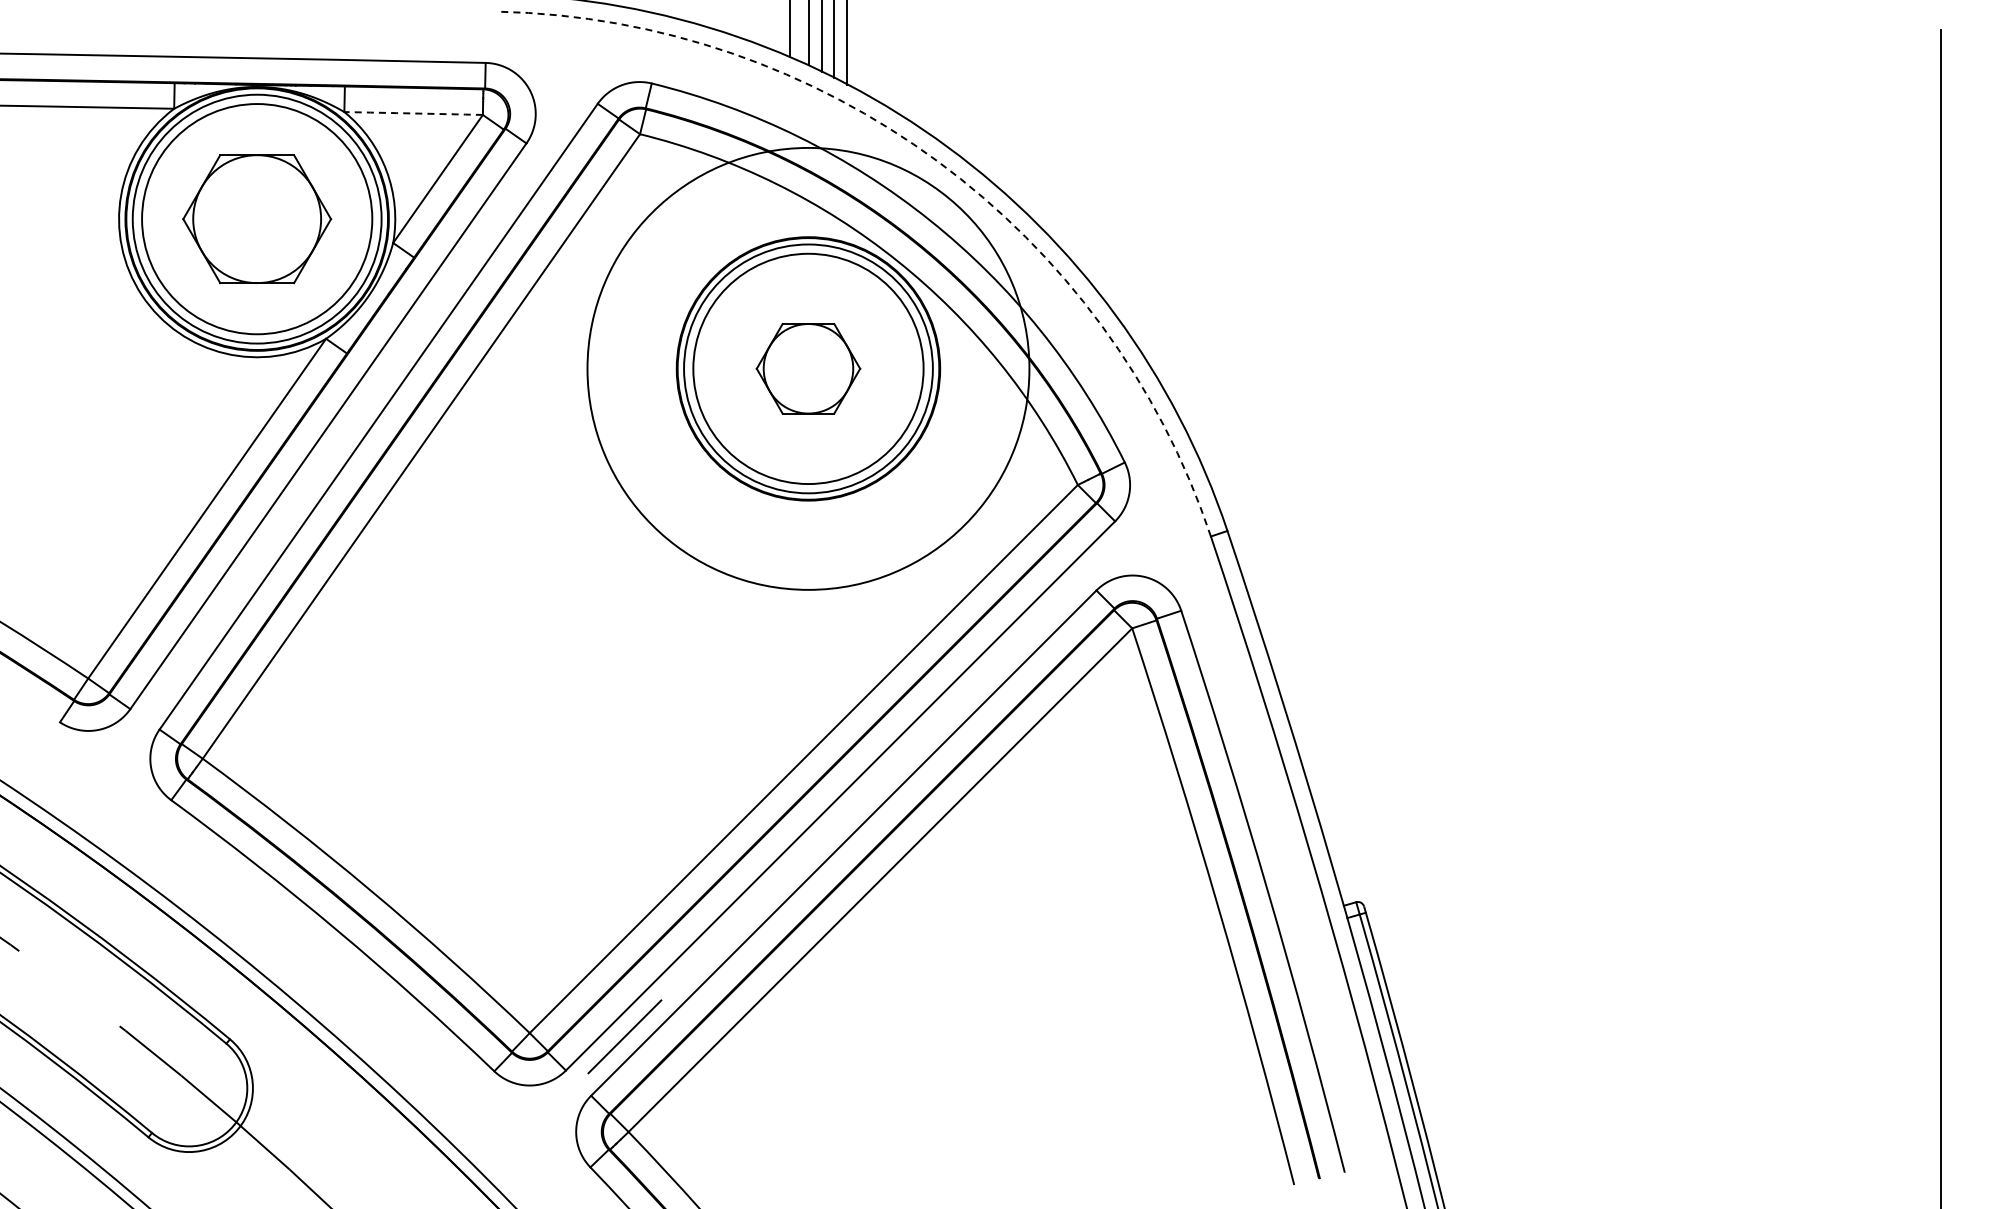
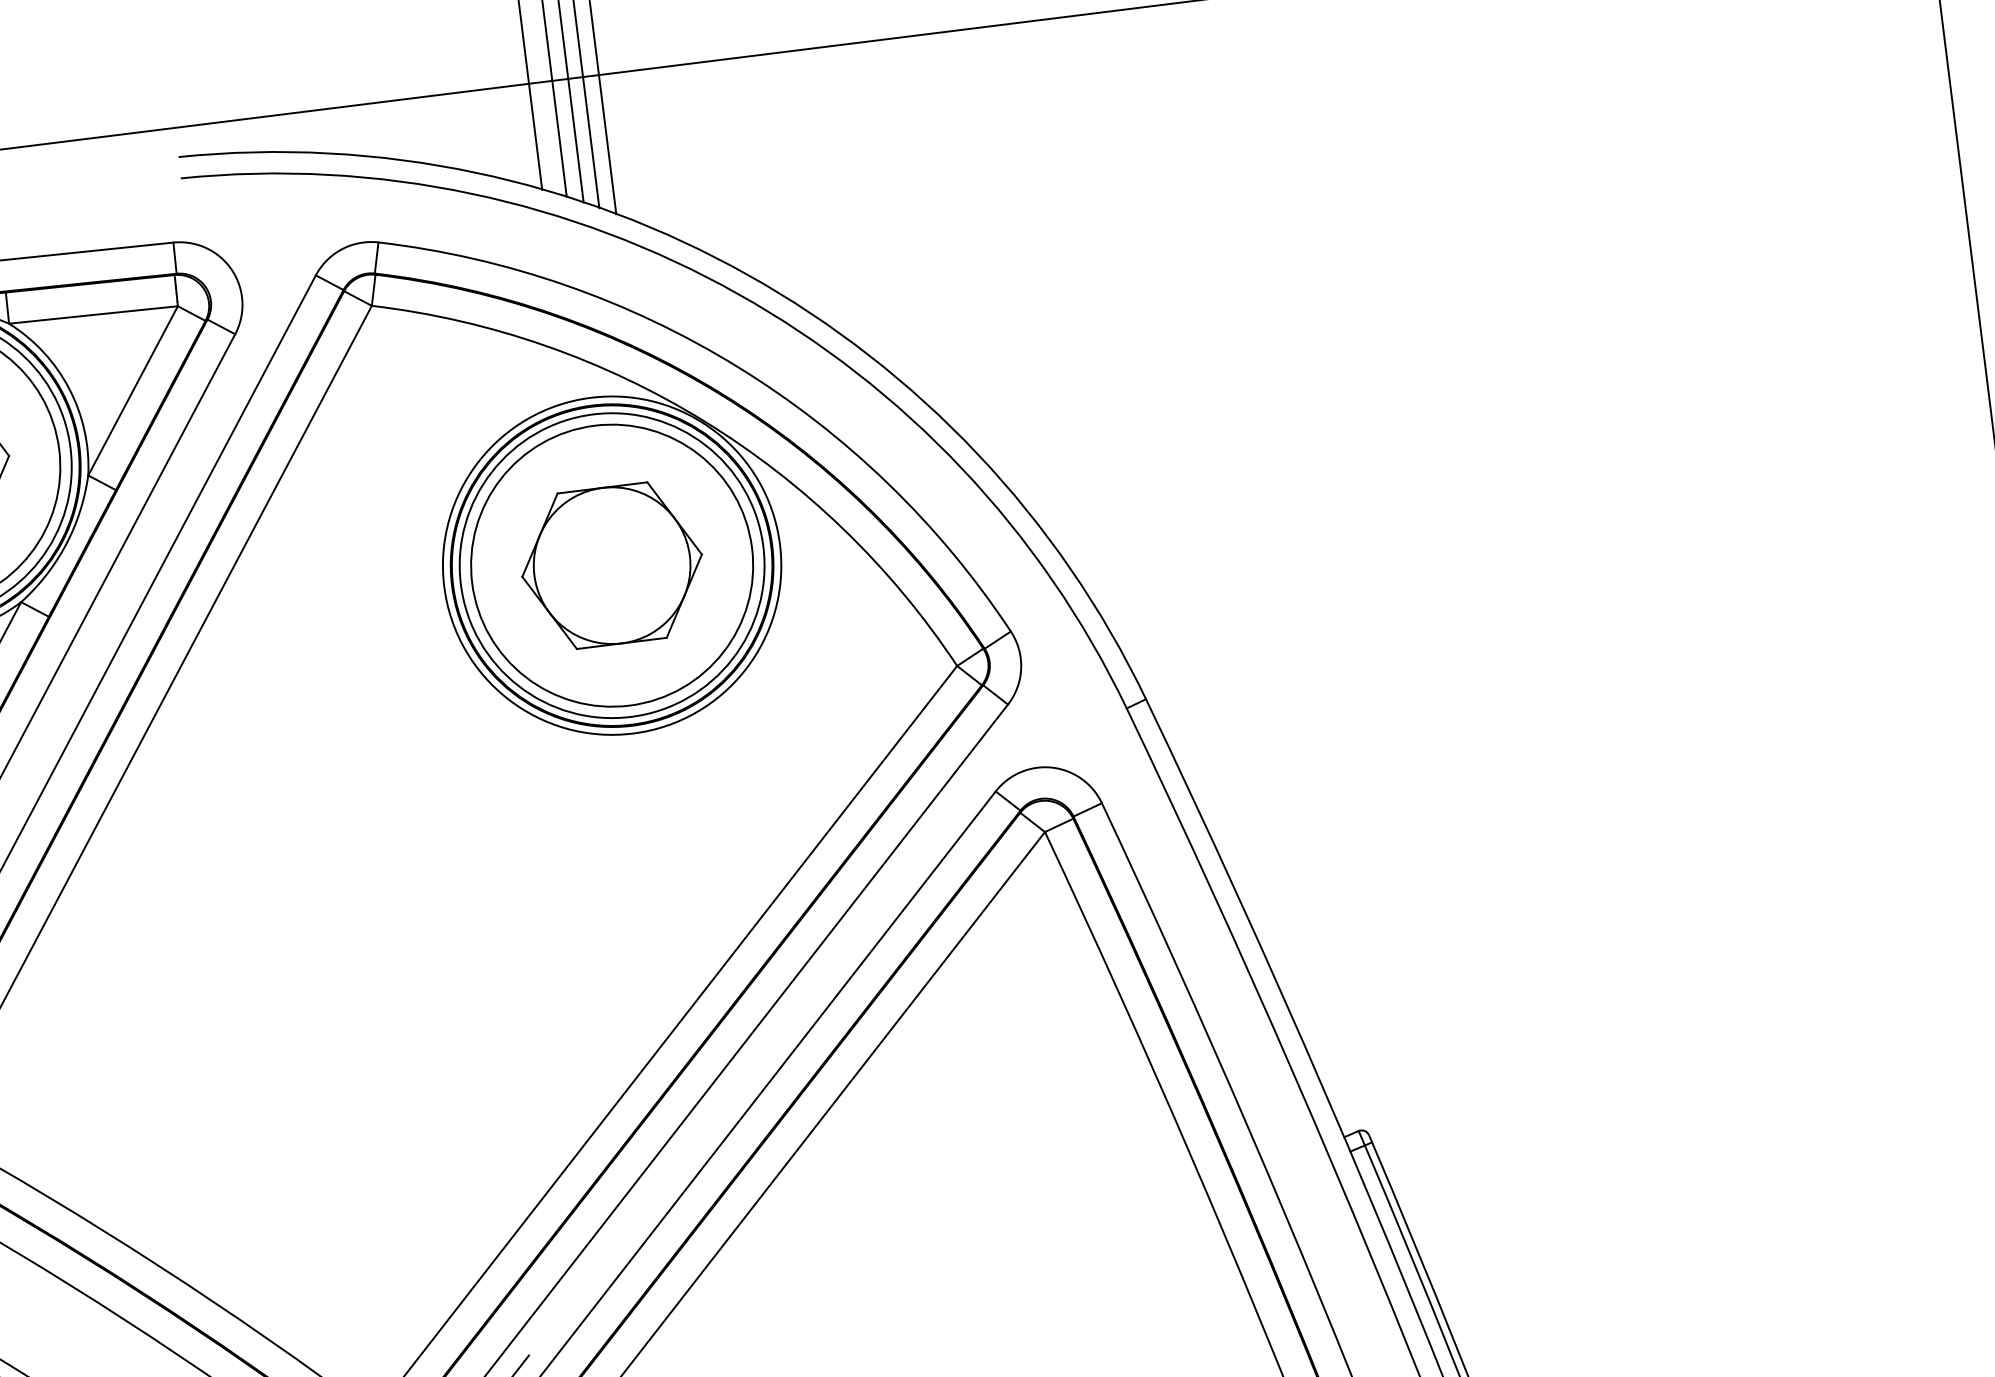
arc: (413, 113) -> (93, 314), dashed -> solid
arc: (937, 161) -> (737, 294), dashed -> solid
circle: (808, 368) -> (612, 565), size x0.62
part: (808, 368) -> (612, 565), size x1.43

